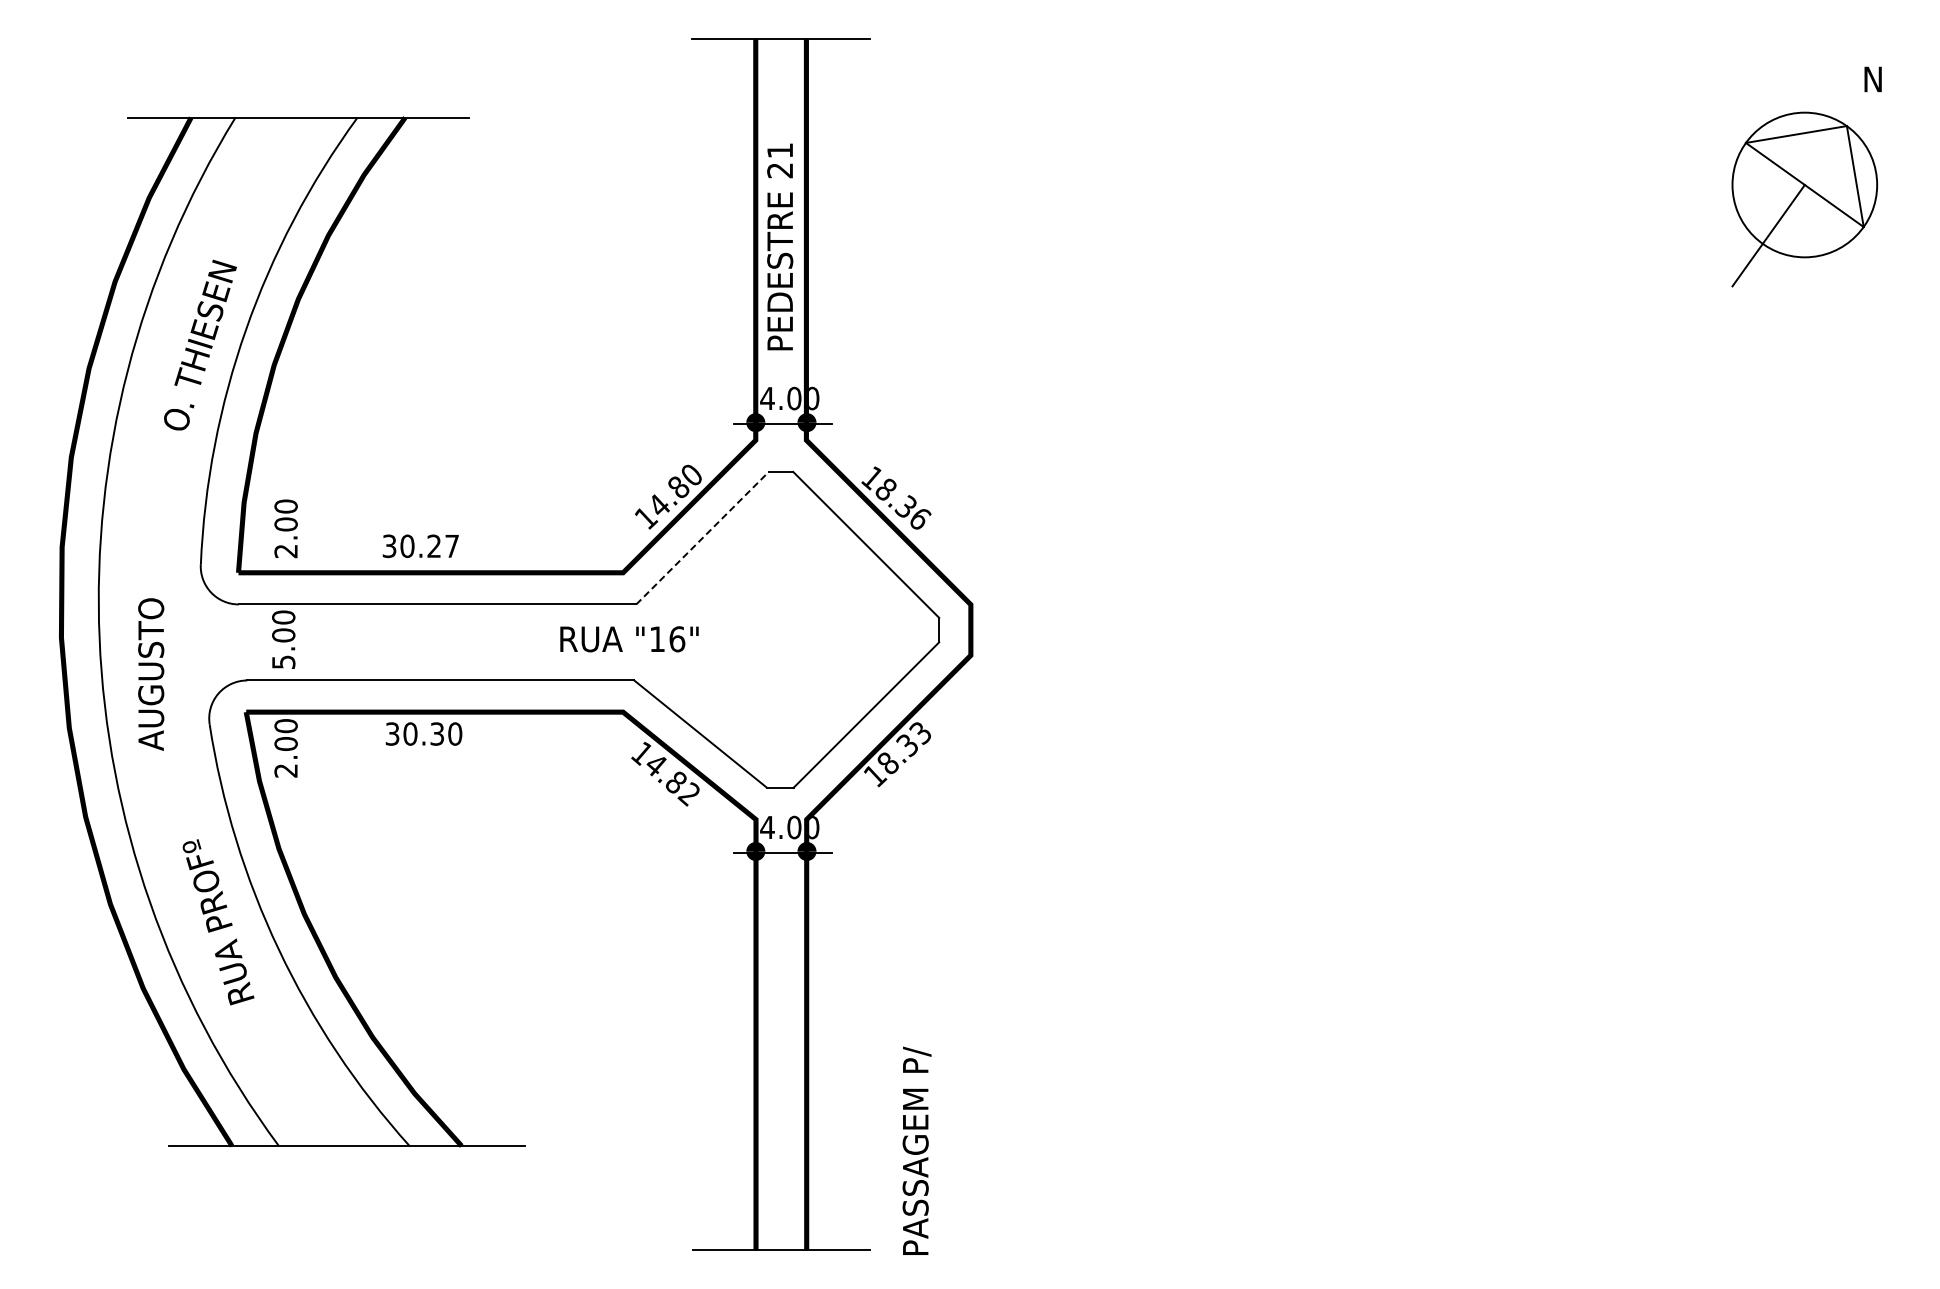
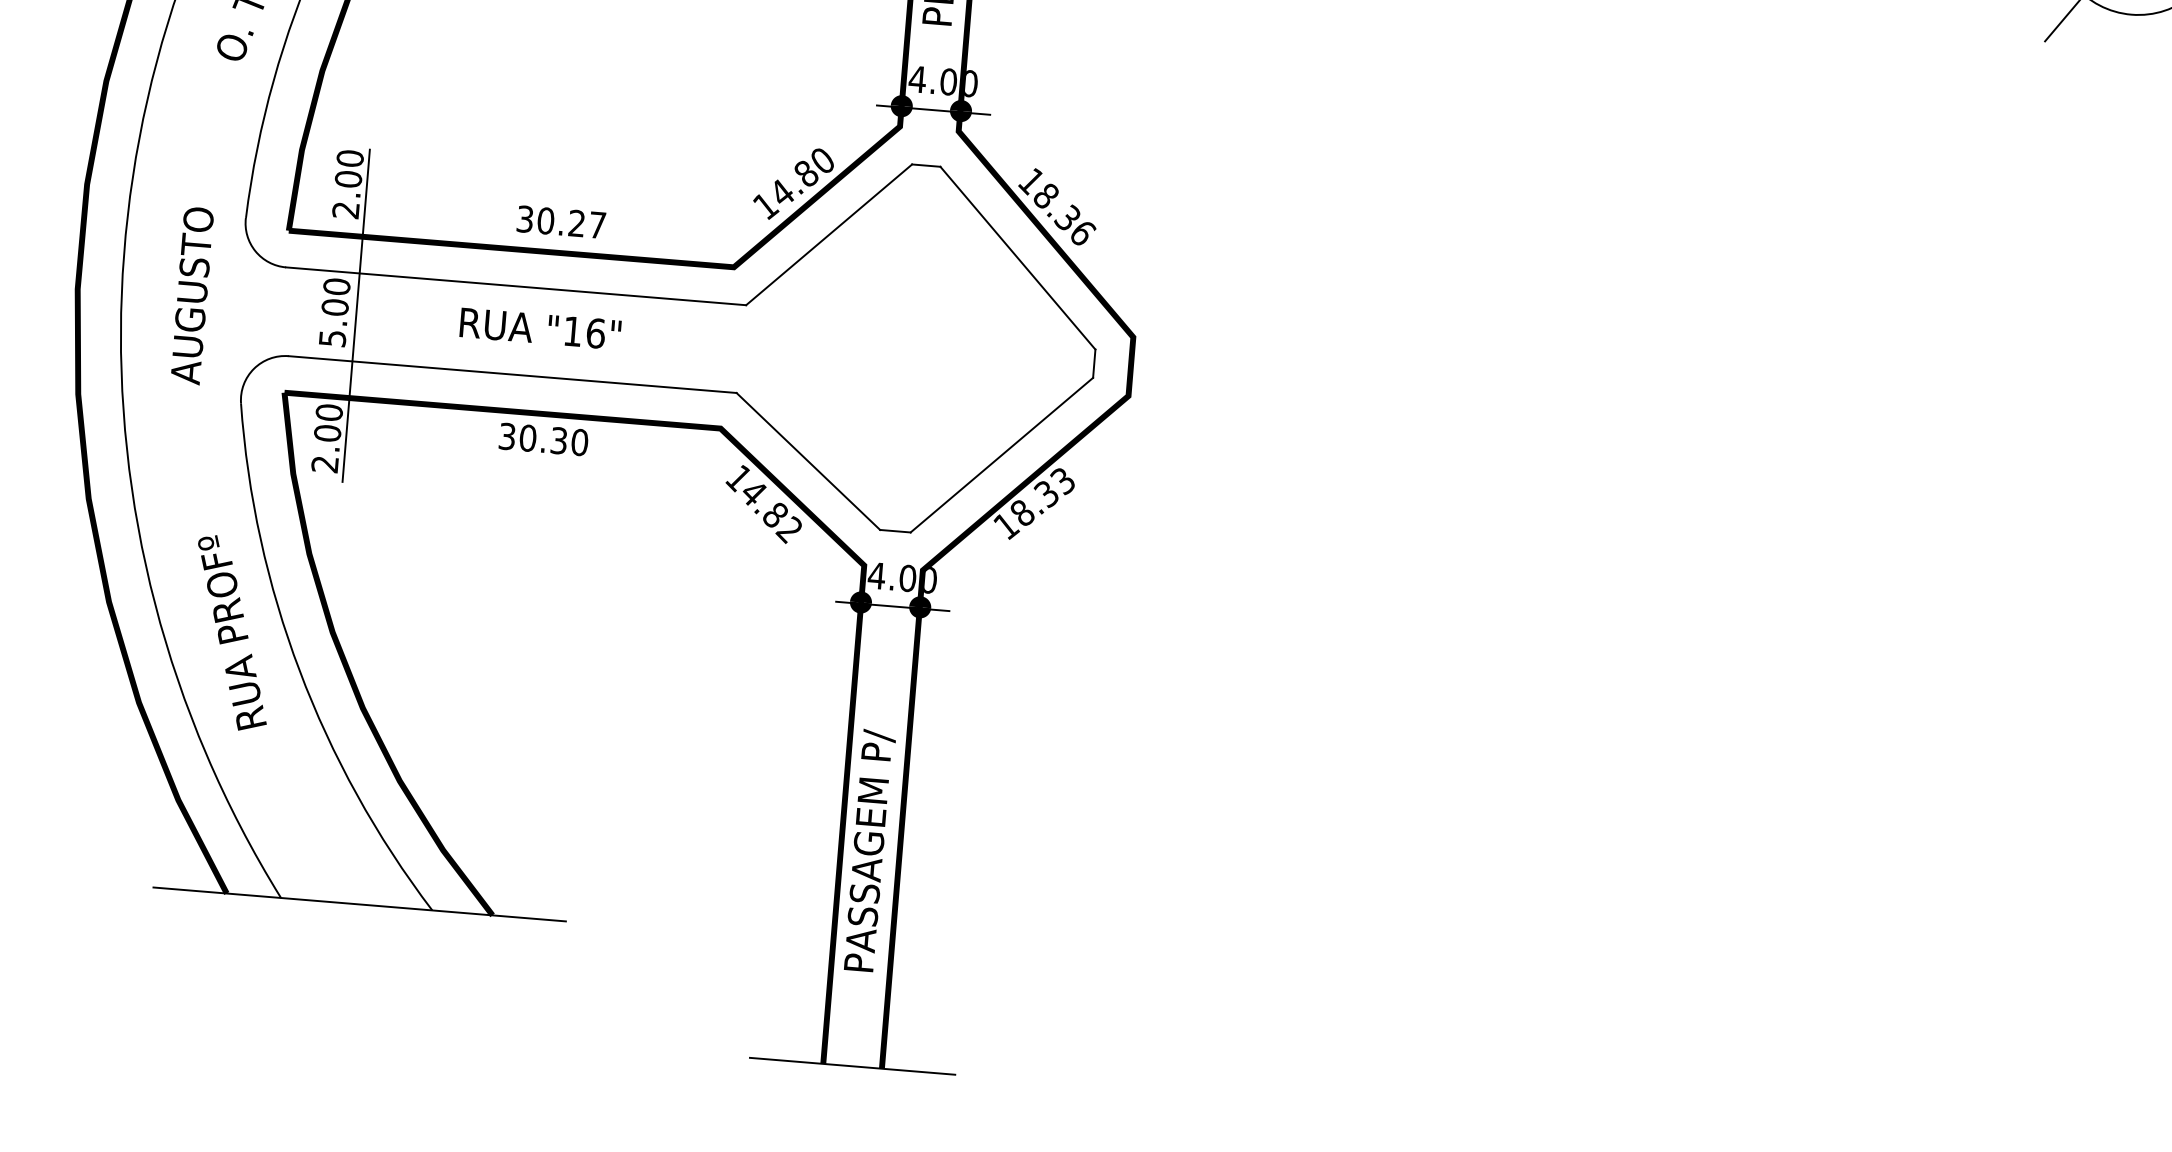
line: (702, 538) -> (829, 235), dashed -> solid
text: (420, 546) -> (560, 222), moved
text: (629, 639) -> (540, 329), moved
line: (302, 640) -> (356, 315), added
text: (151, 674) -> (192, 295), moved
text: (423, 733) -> (543, 438), moved
text: (916, 1150) -> (869, 850), moved

